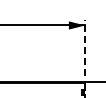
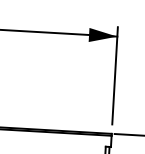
line: (85, 47) -> (115, 74), dashed -> solid

